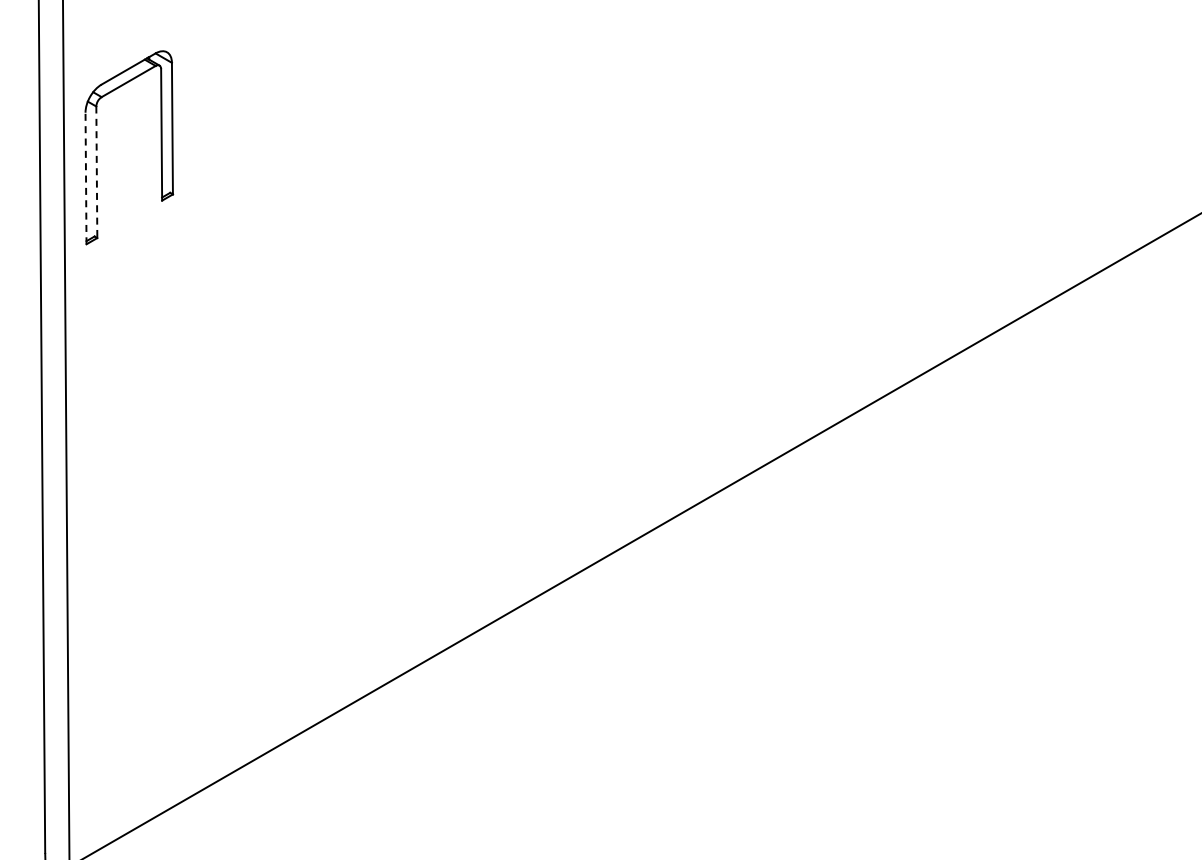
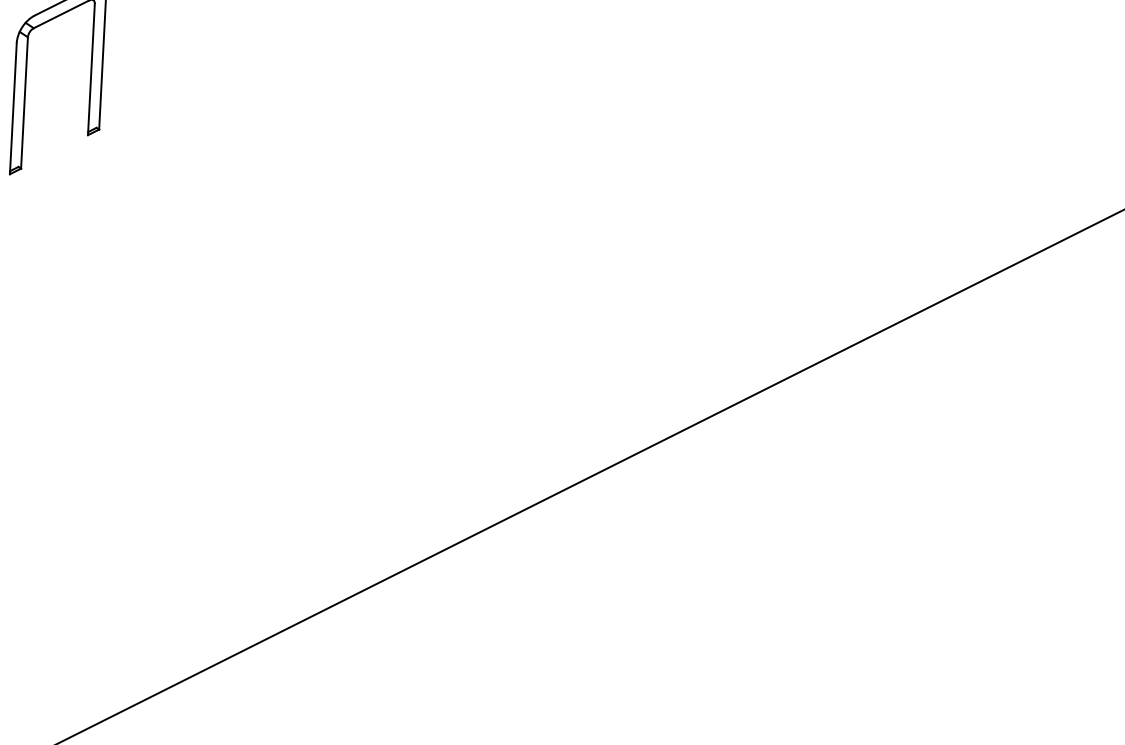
line: (96, 172) -> (24, 103), dashed -> solid
line: (86, 178) -> (13, 108), dashed -> solid

